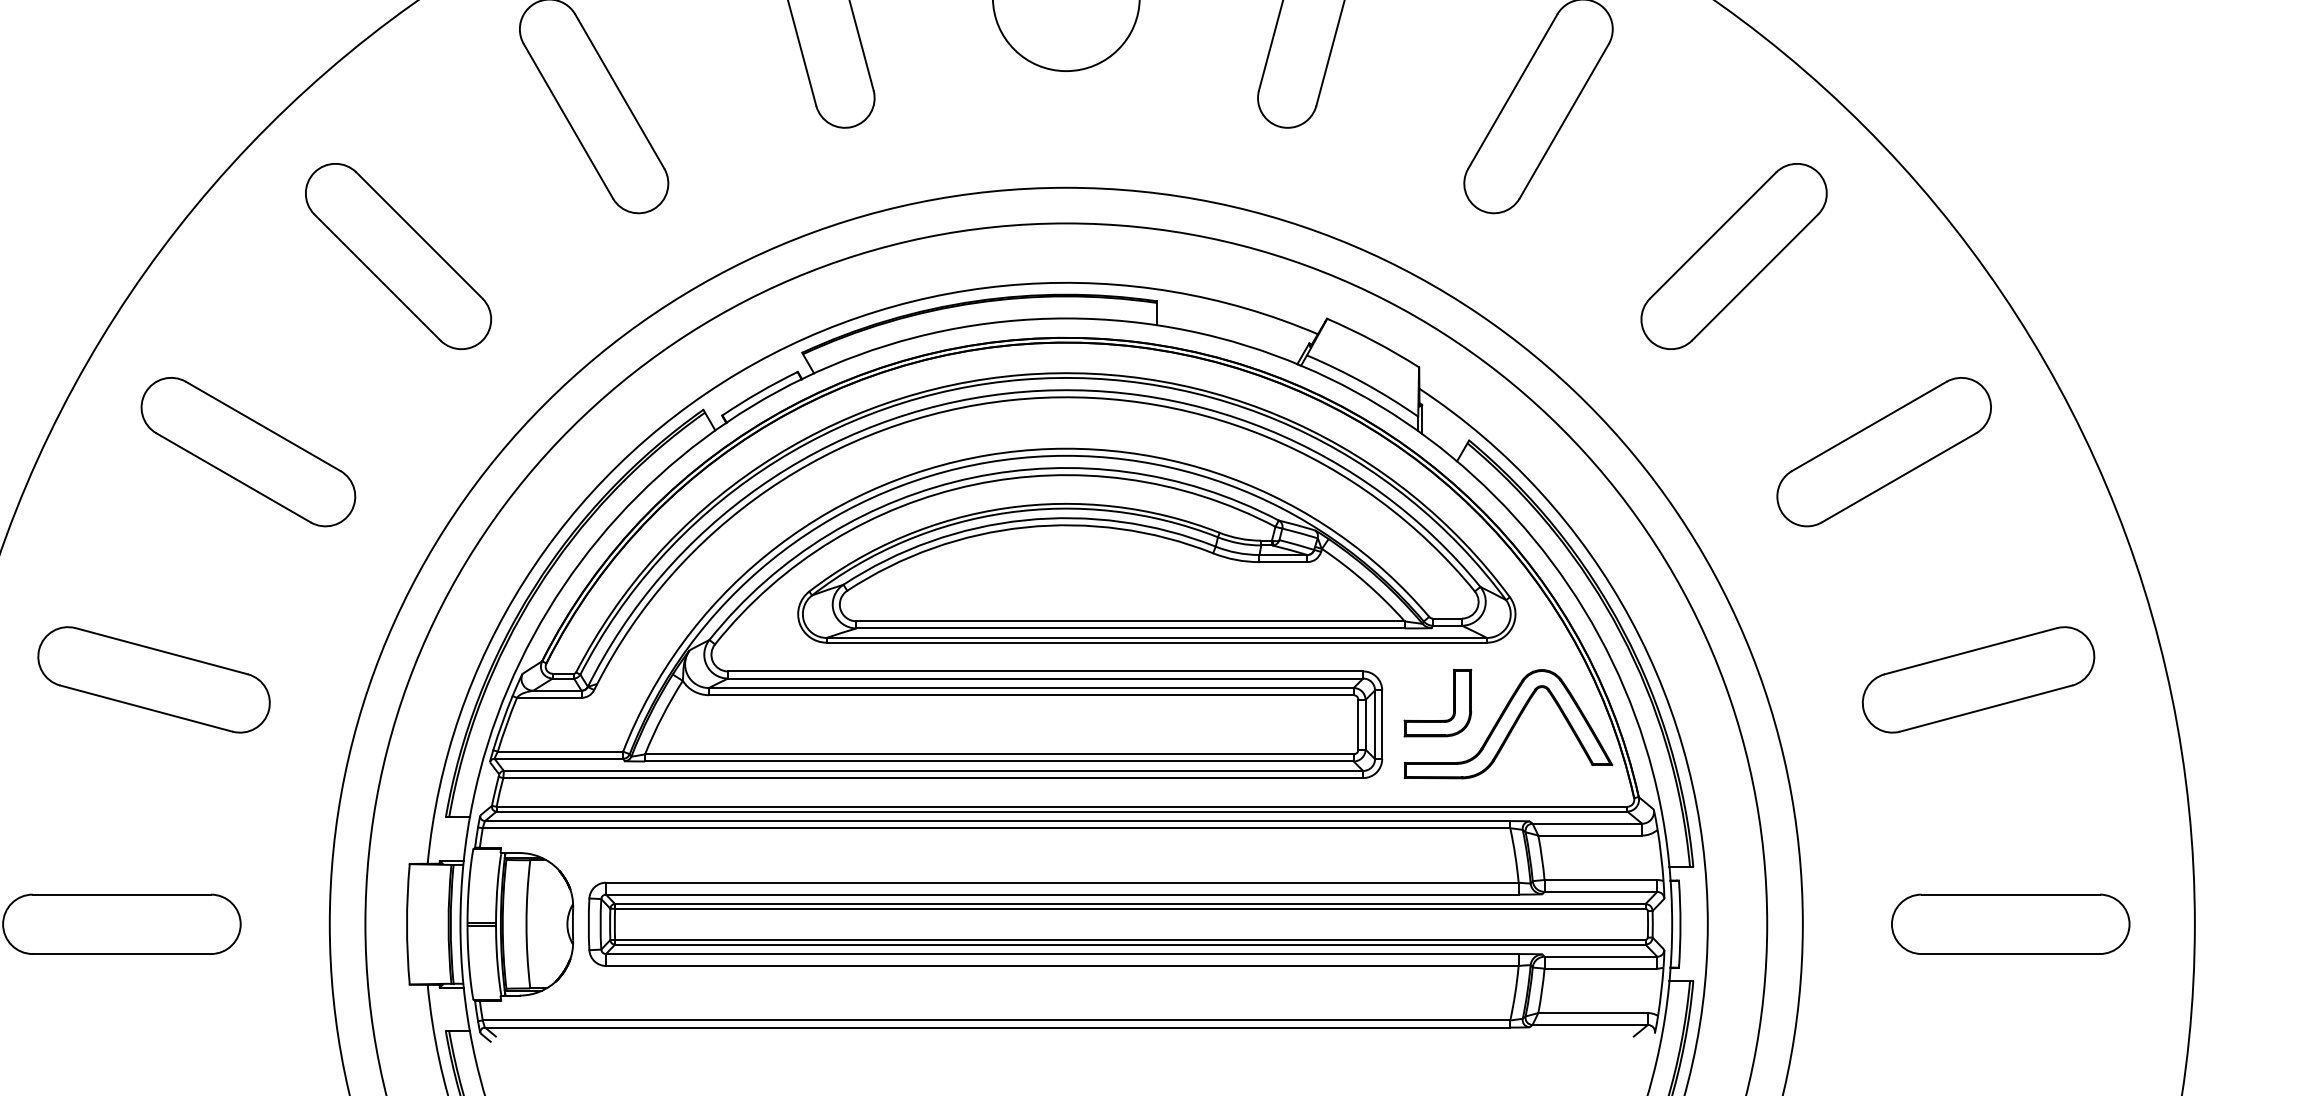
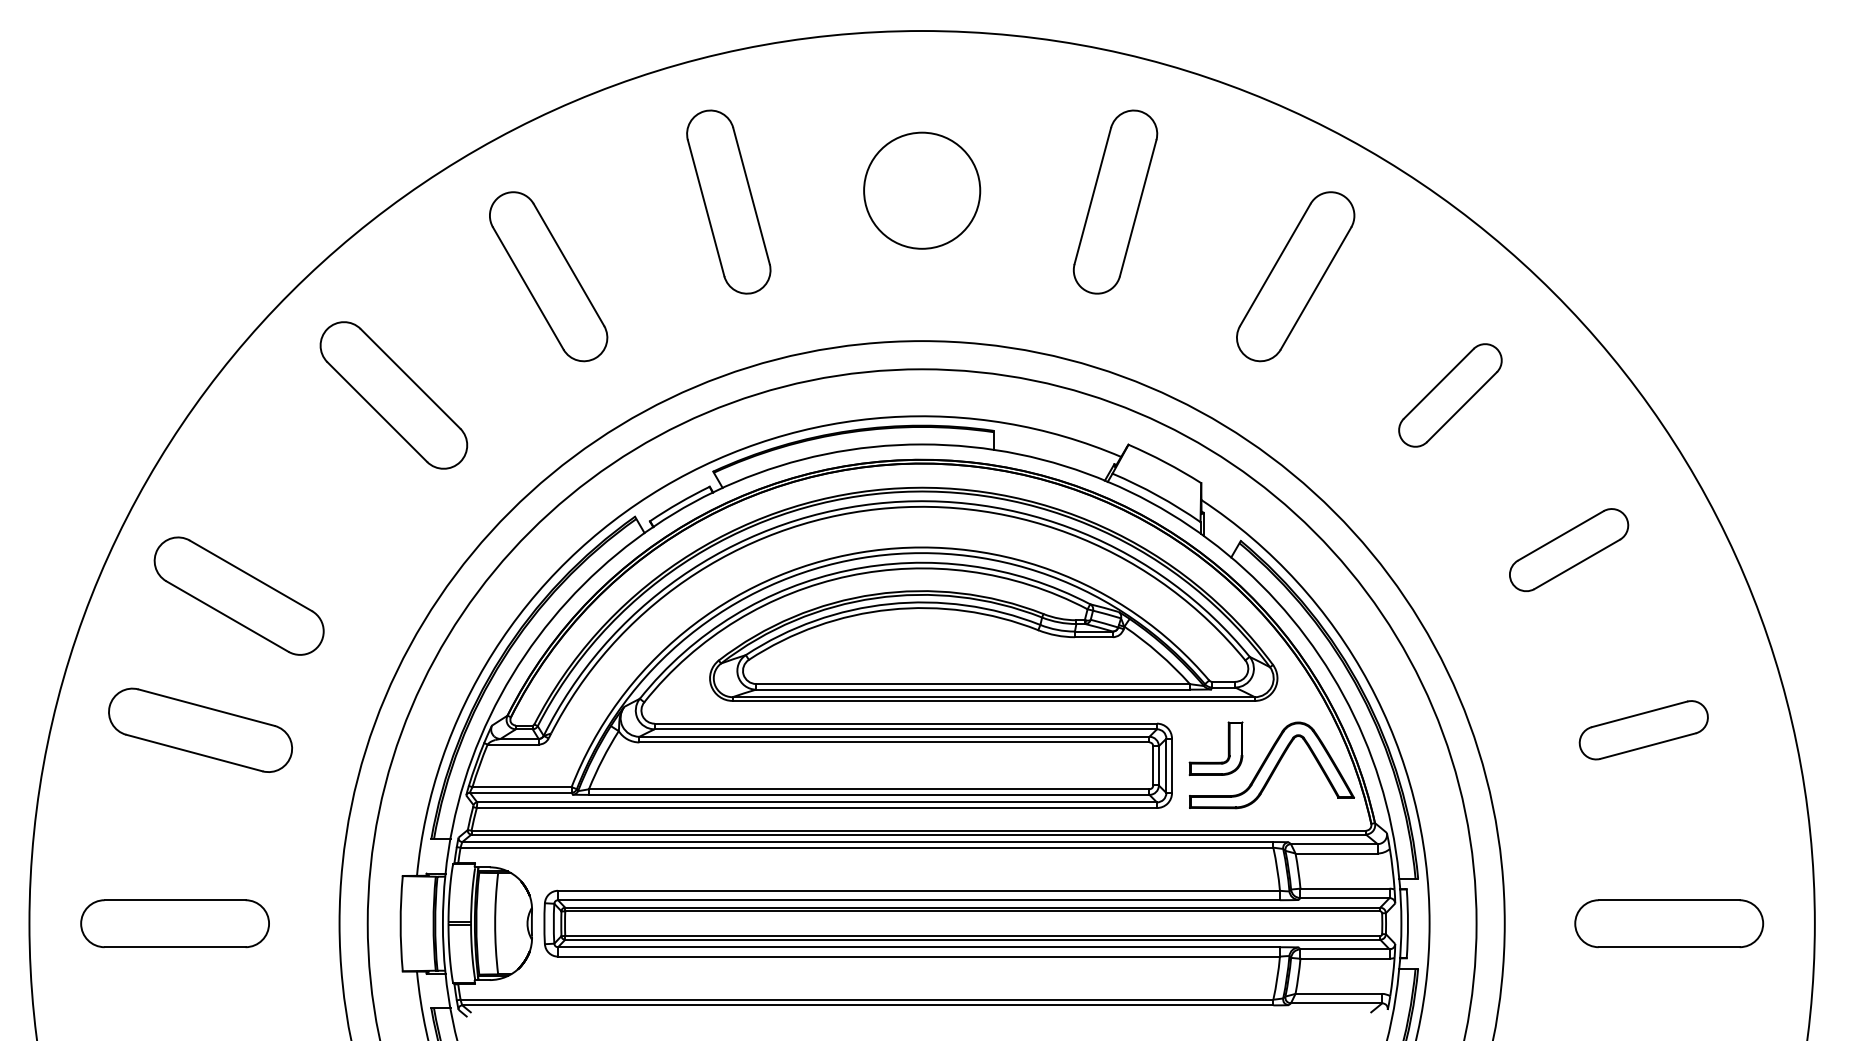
part: (1734, 256) -> (1450, 395), size x0.7
part: (247, 451) -> (238, 595), moved
part: (1883, 451) -> (1568, 549), size x0.7
part: (1978, 678) -> (1643, 729), size x0.7

